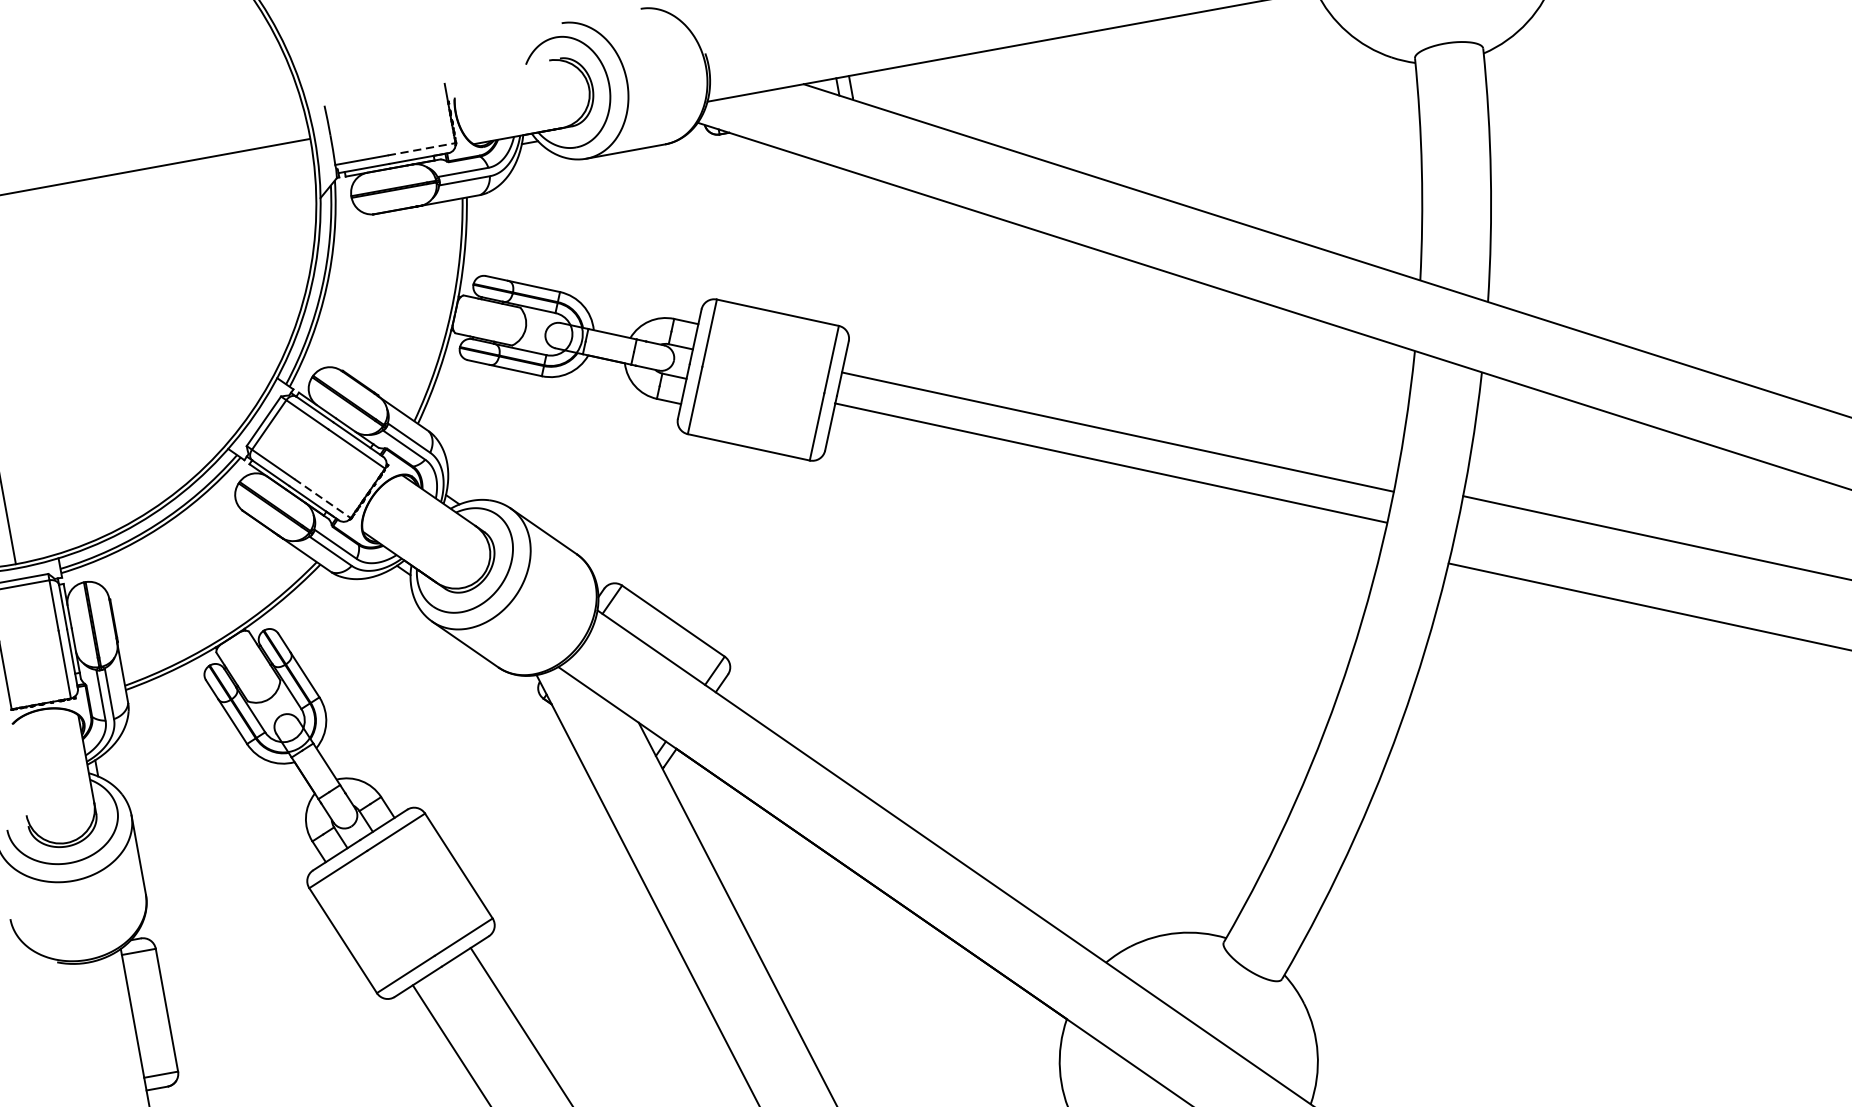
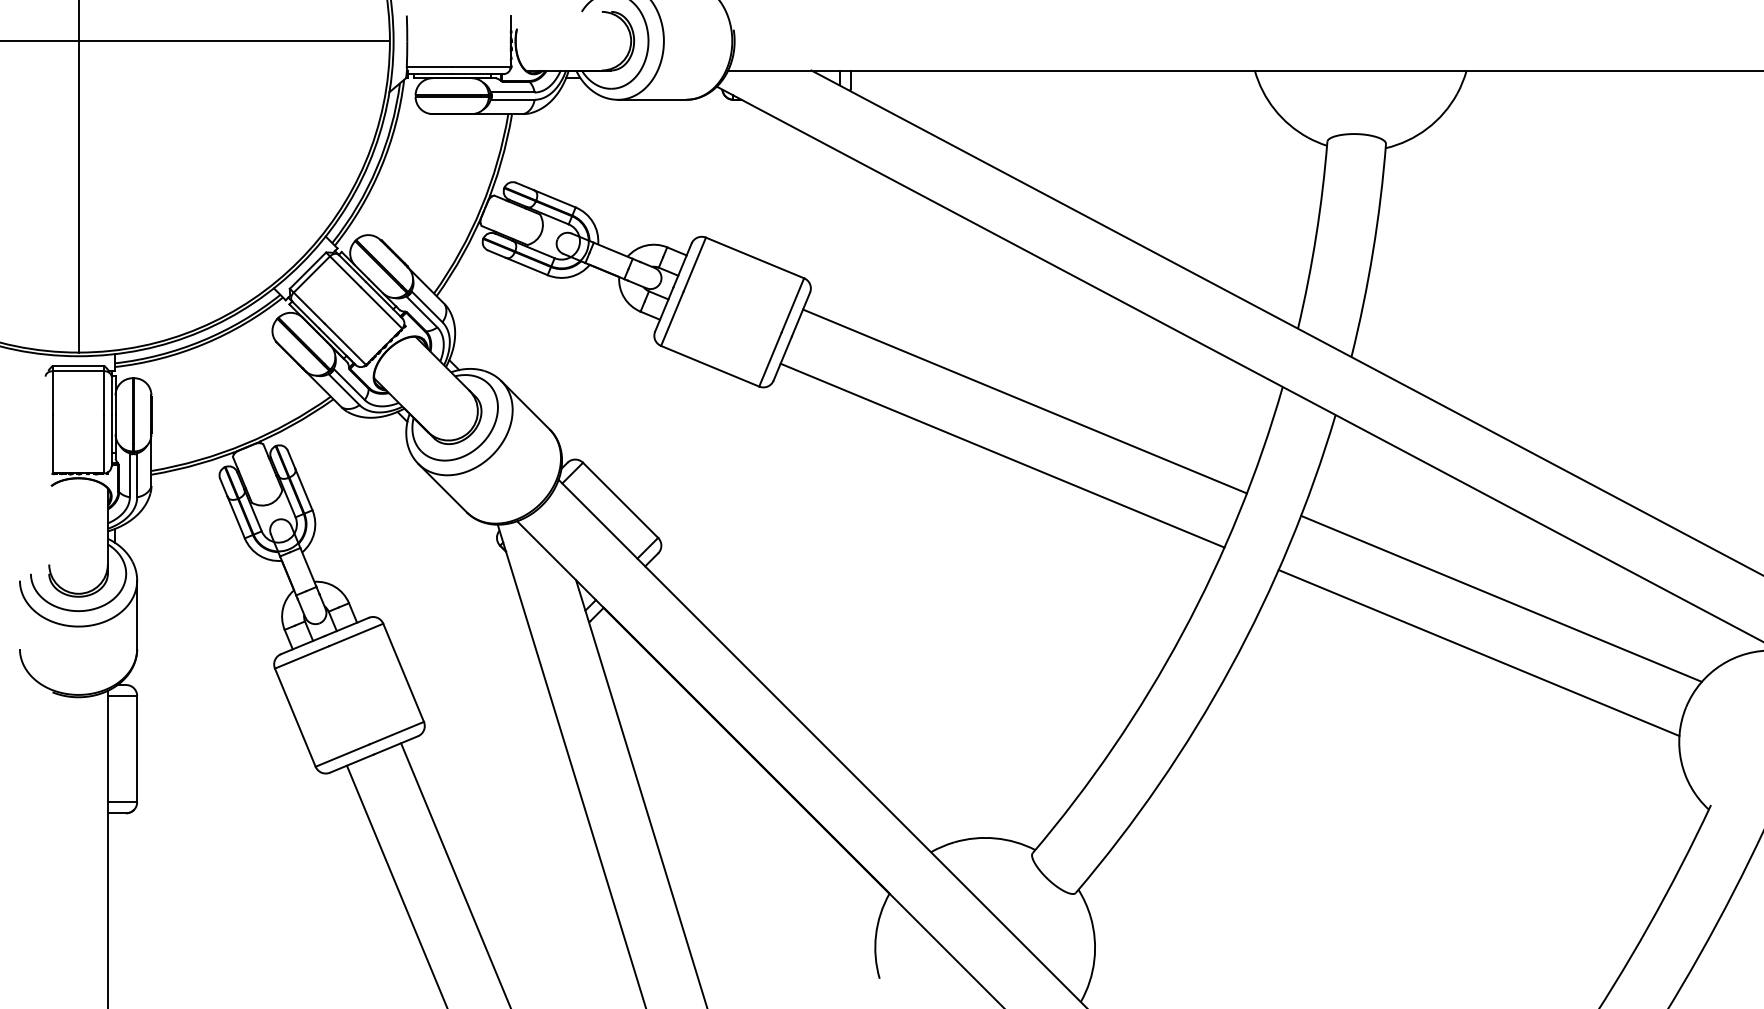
line: (422, 148) -> (482, 66), dashed -> solid
line: (1117, 431) -> (1002, 455), moved
line: (1110, 463) -> (1024, 401), moved
line: (322, 498) -> (345, 344), dashed -> solid

